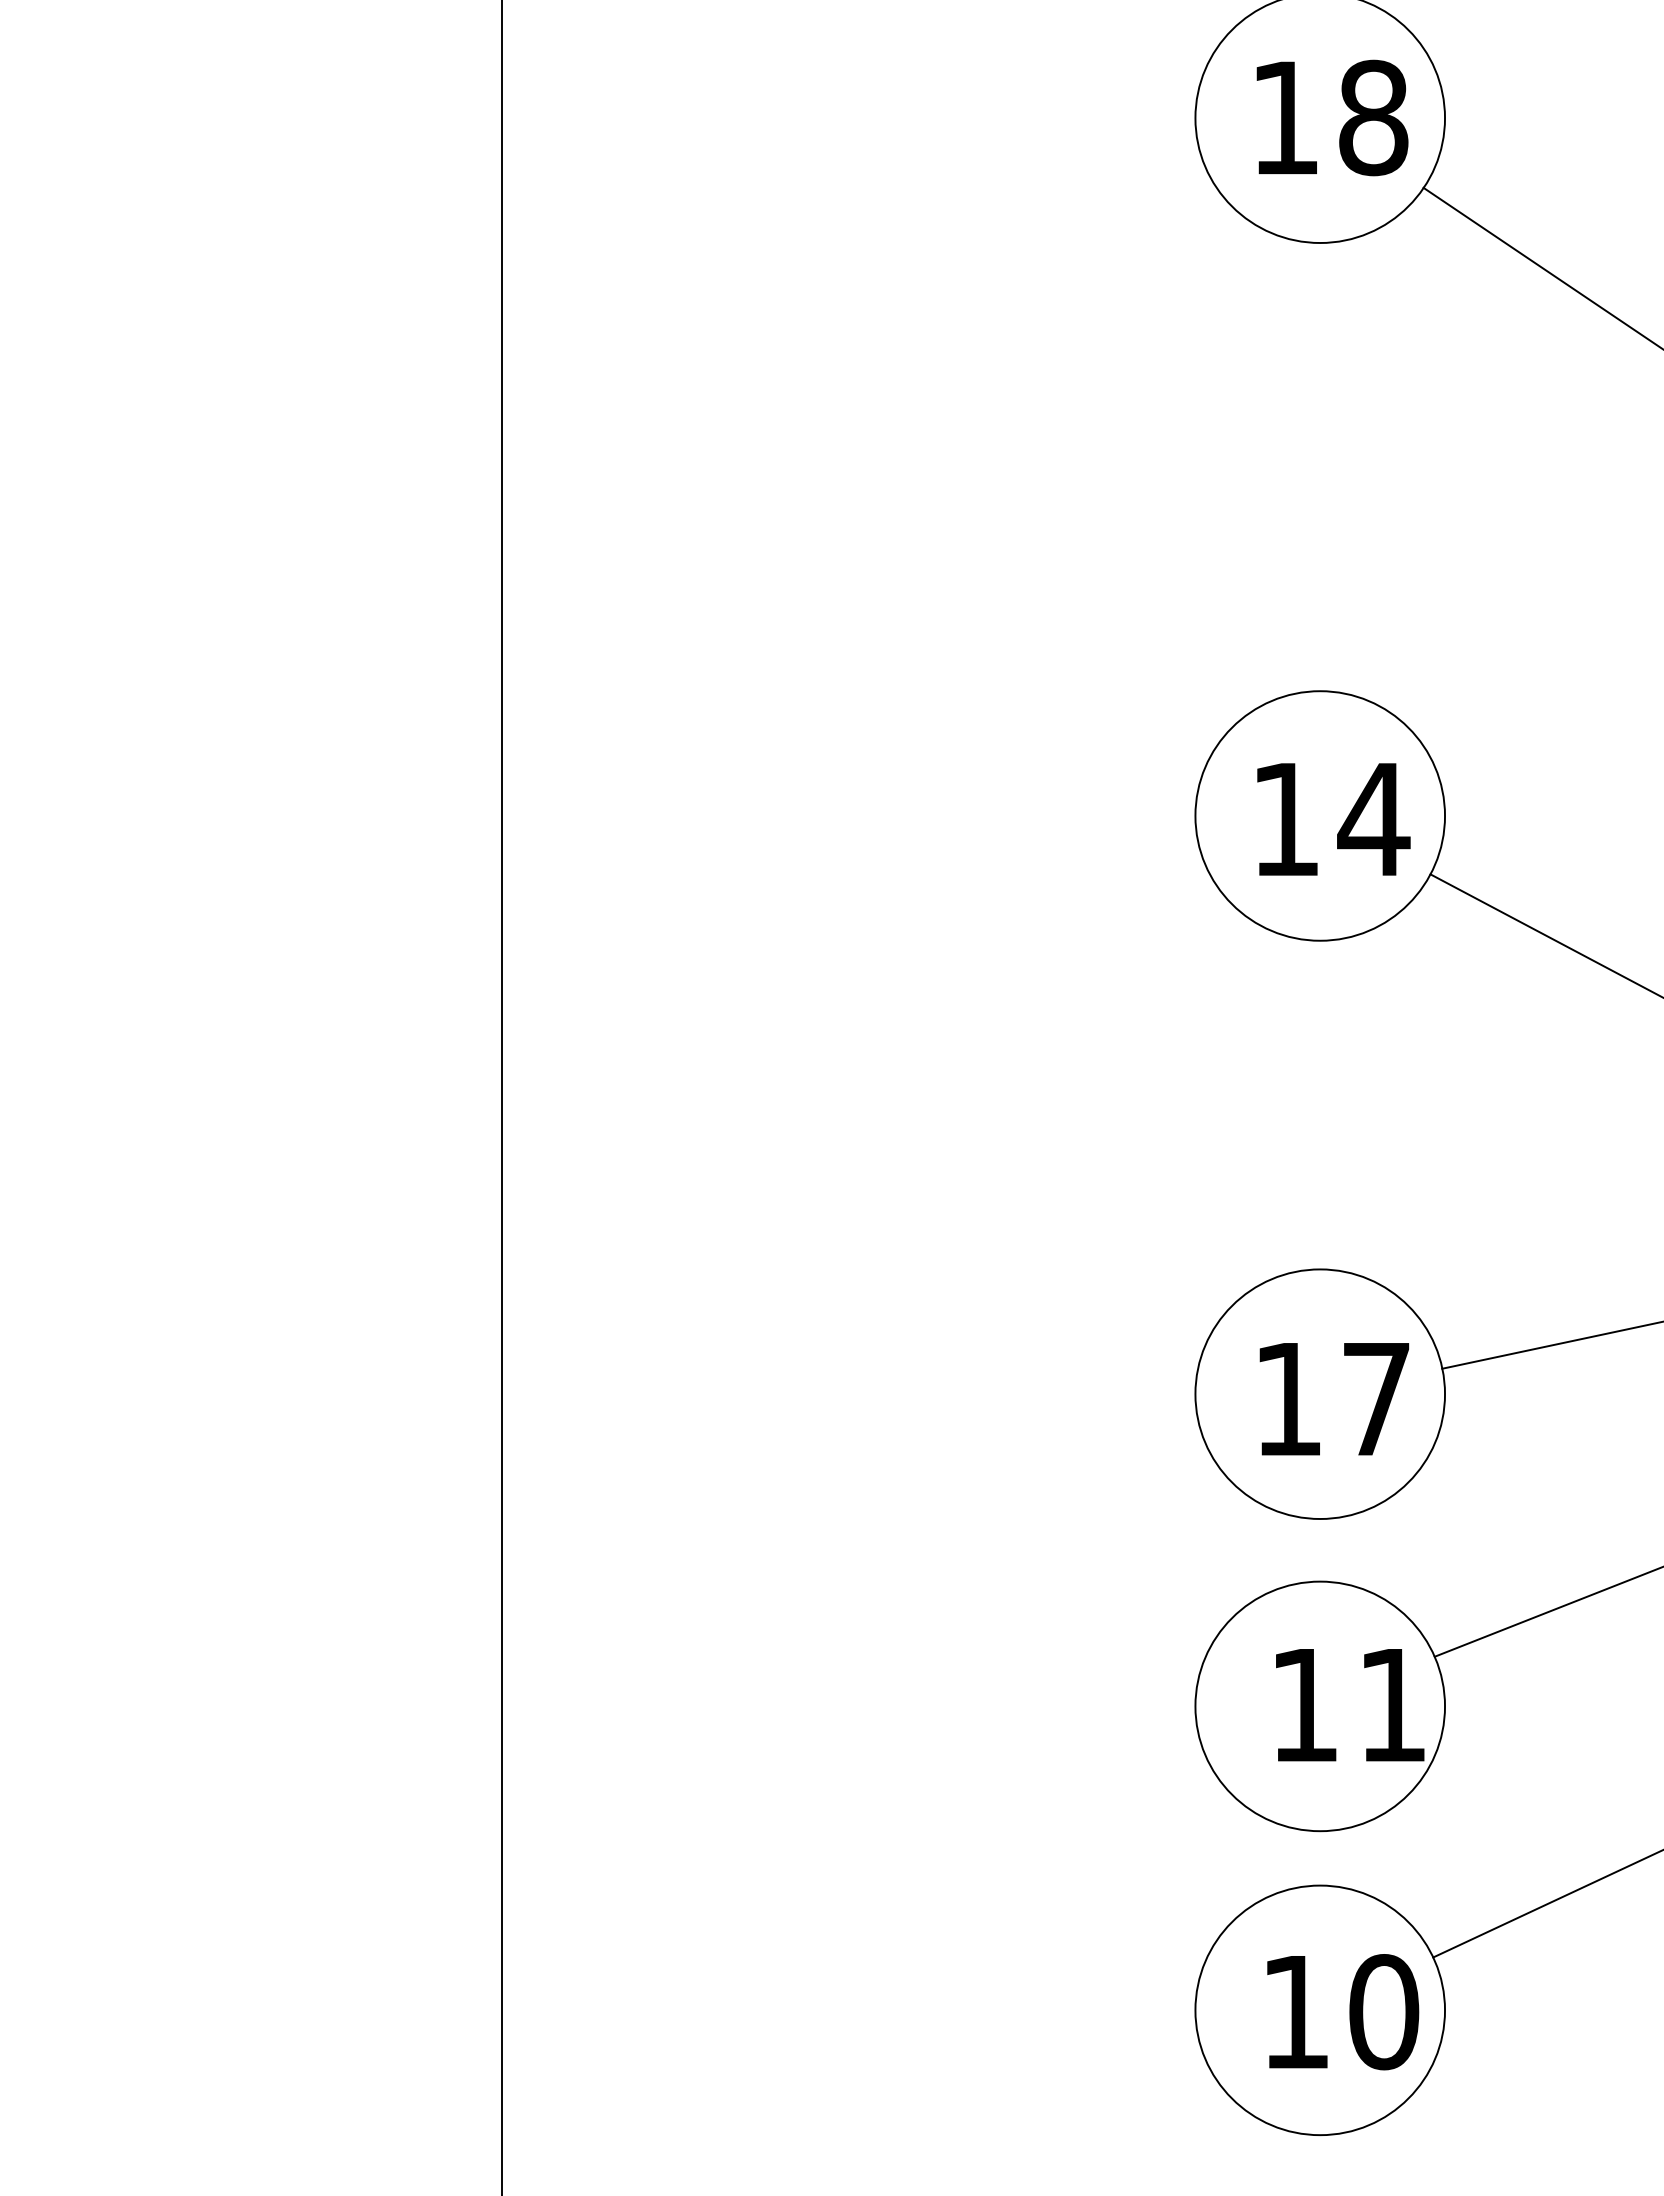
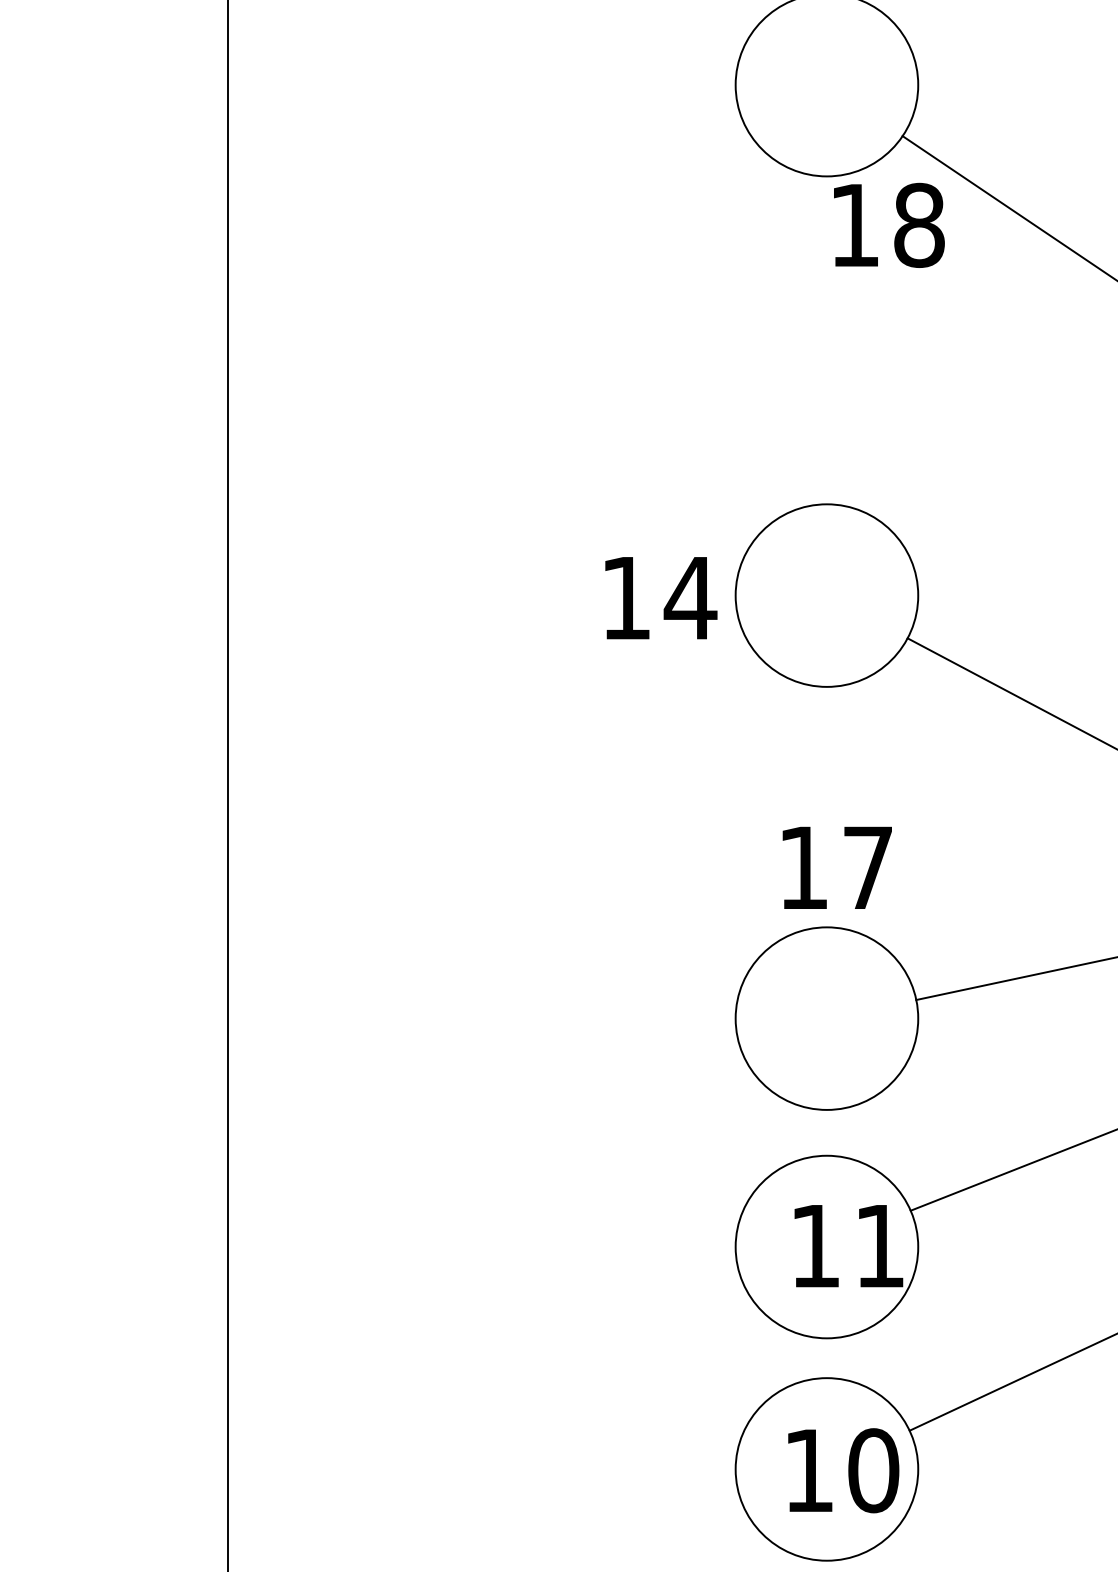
text: (1332, 117) -> (889, 225), moved
text: (1333, 819) -> (661, 598), moved
text: (1334, 1399) -> (837, 868), moved

